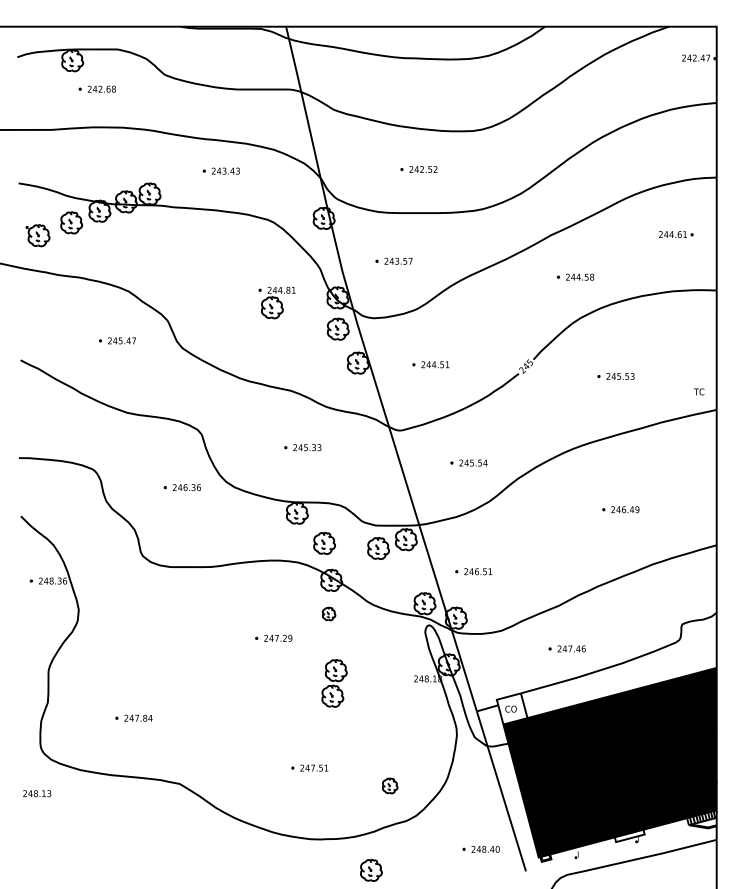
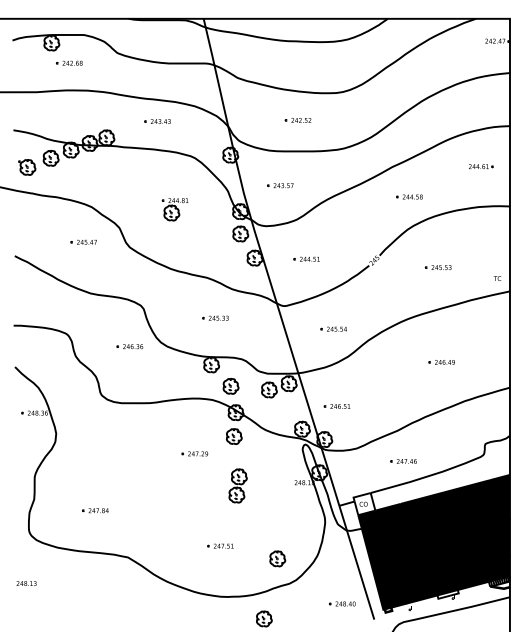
part: (276, 302) -> (174, 209), moved
part: (328, 613) -> (233, 436), size x1.67
part: (389, 785) -> (277, 558), size x1.43
text: (37, 793) -> (26, 583), moved

